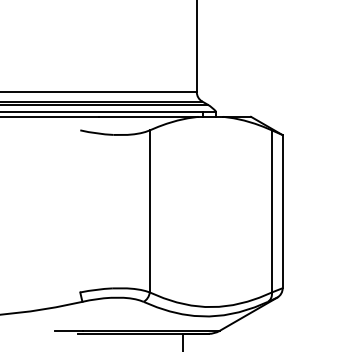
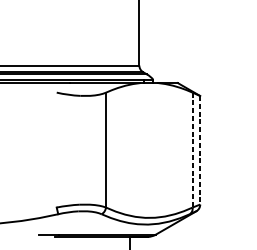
line: (271, 211) -> (192, 150), solid -> dashed
line: (282, 211) -> (200, 150), solid -> dashed

